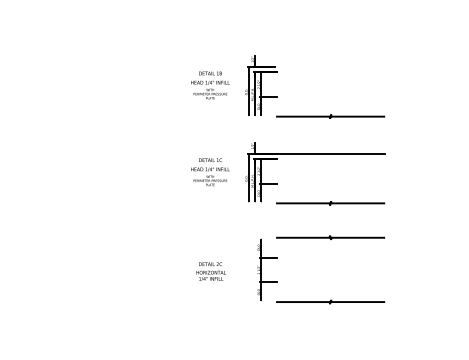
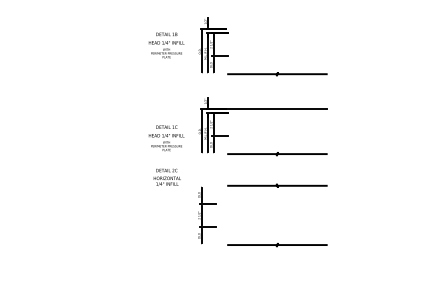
text: (210, 172) -> (166, 138), moved
part: (267, 269) -> (207, 215), moved
text: (210, 271) -> (166, 177), moved

